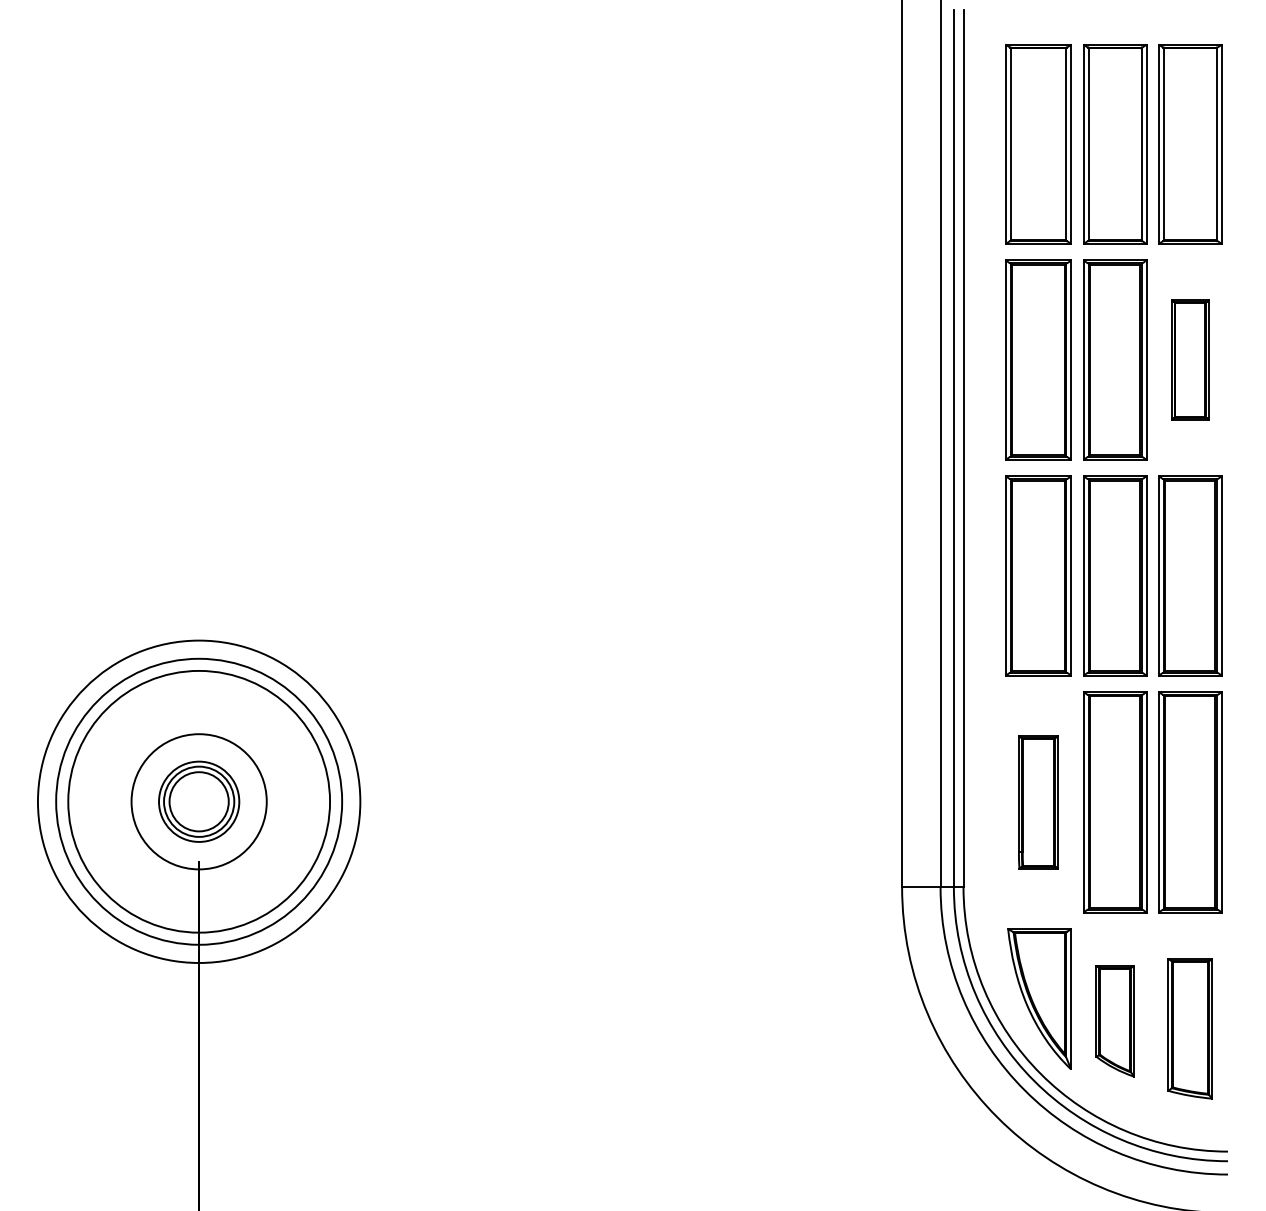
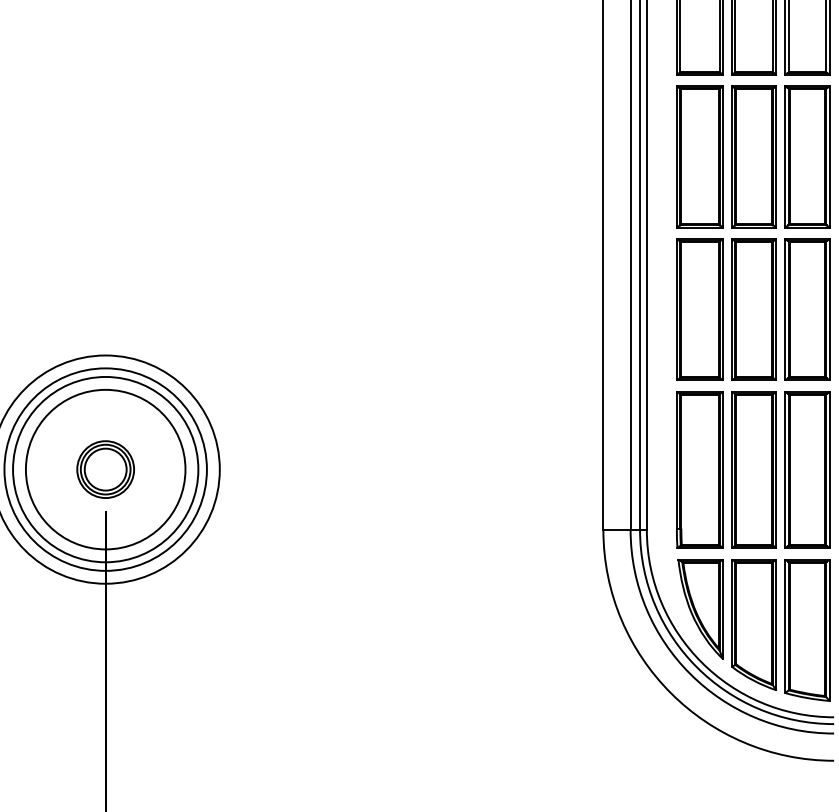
part: (1190, 359) -> (807, 156), size x1.67
circle: (198, 801) -> (105, 469), size x1.67
part: (1038, 802) -> (699, 470), size x1.67
part: (1115, 1021) -> (754, 625), size x1.67
part: (1190, 1028) -> (807, 630), size x1.43

